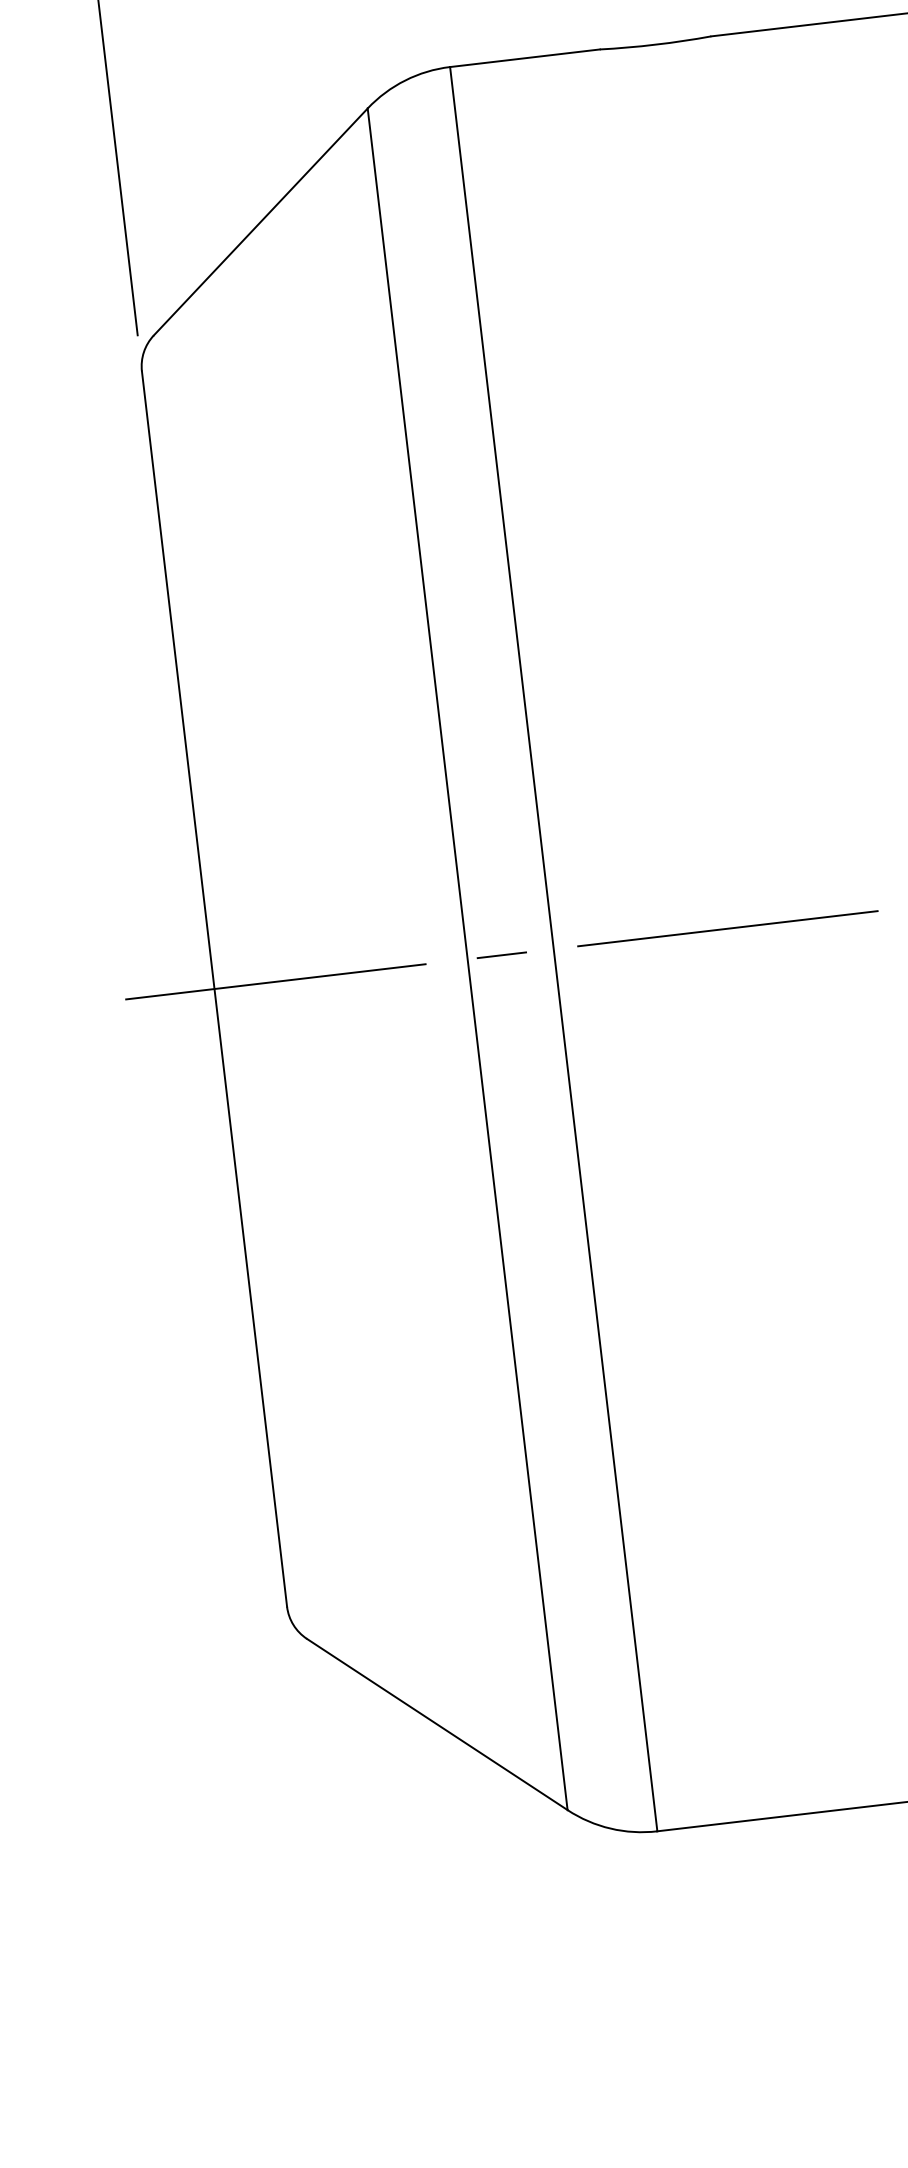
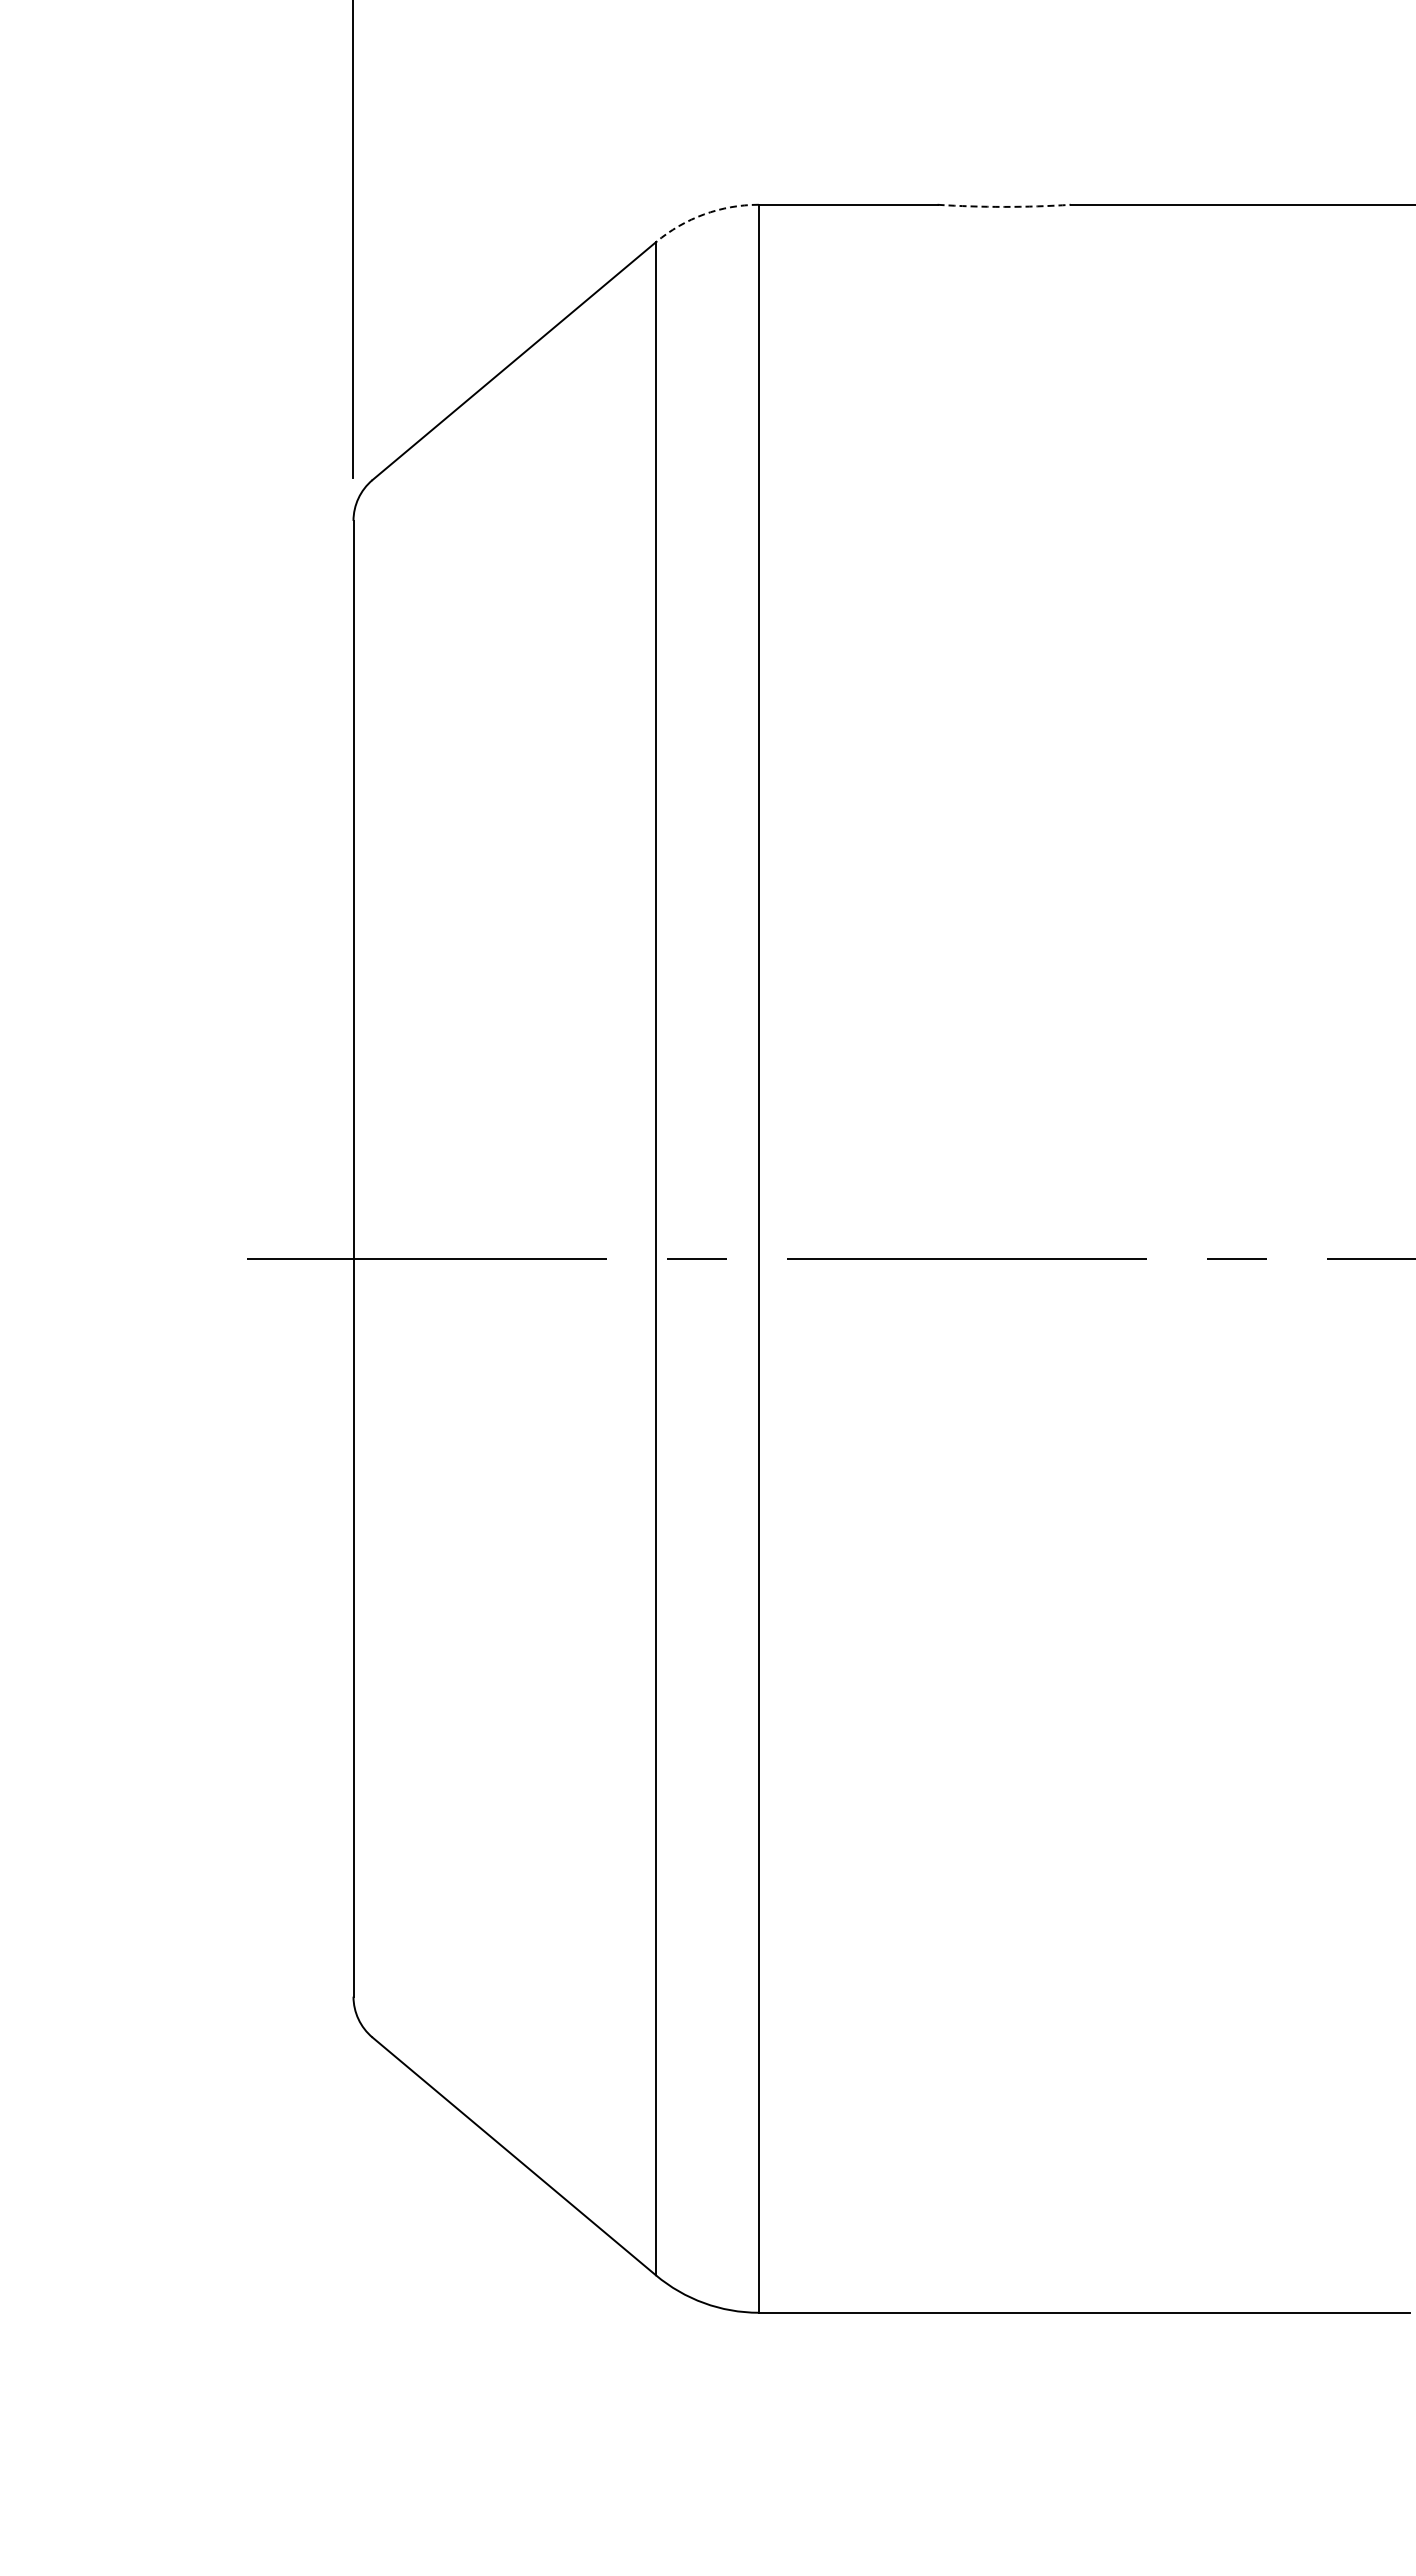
arc: (655, 44) -> (1004, 206), solid -> dashed
arc: (405, 80) -> (704, 214), solid -> dashed

